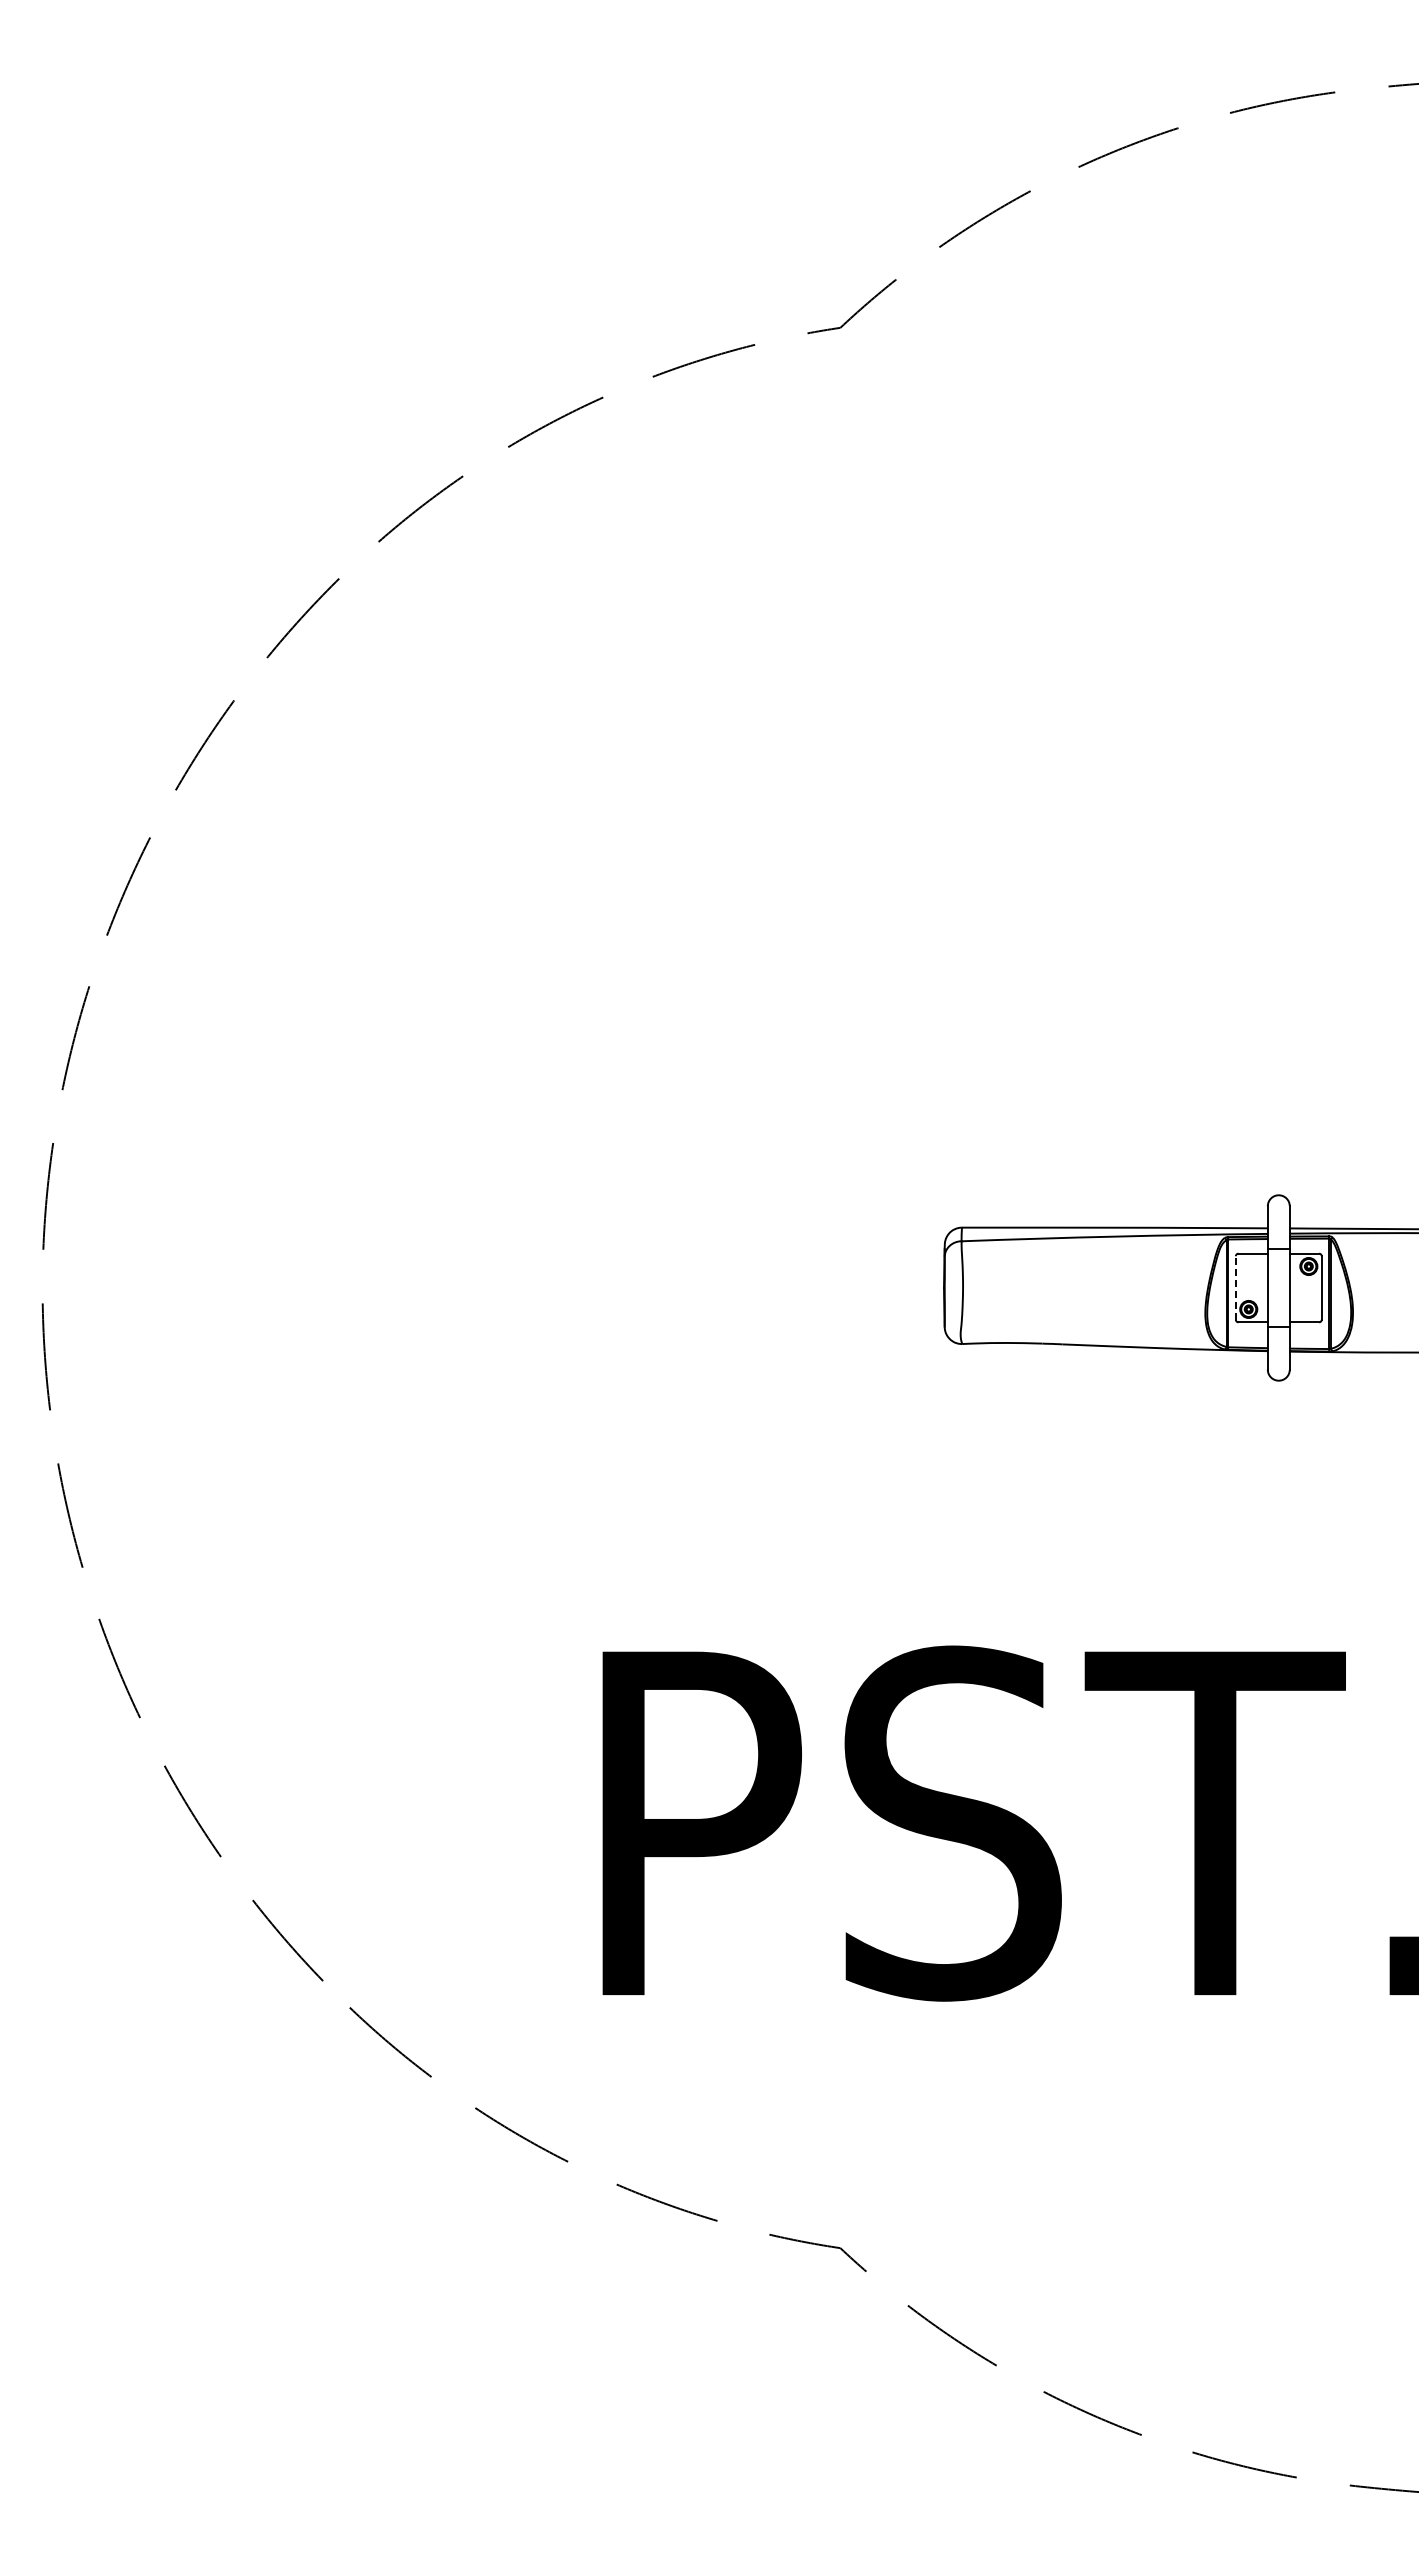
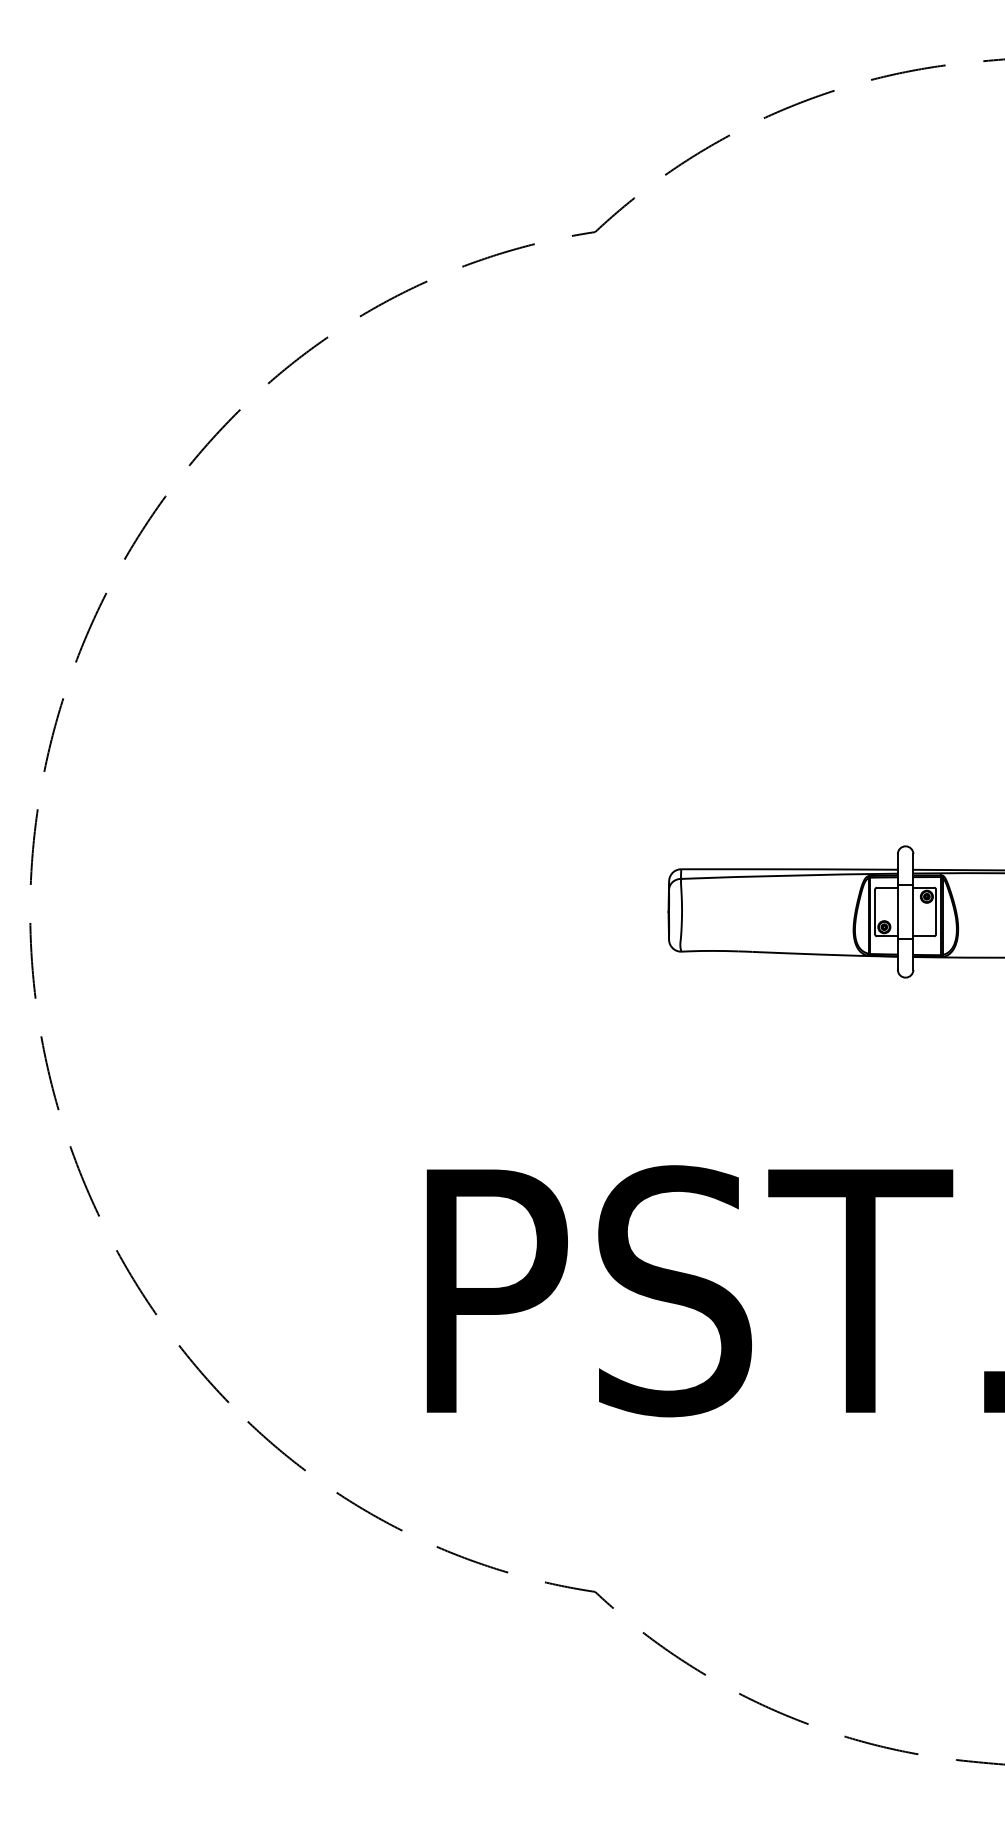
line: (1235, 1287) -> (874, 911), dashed -> solid

